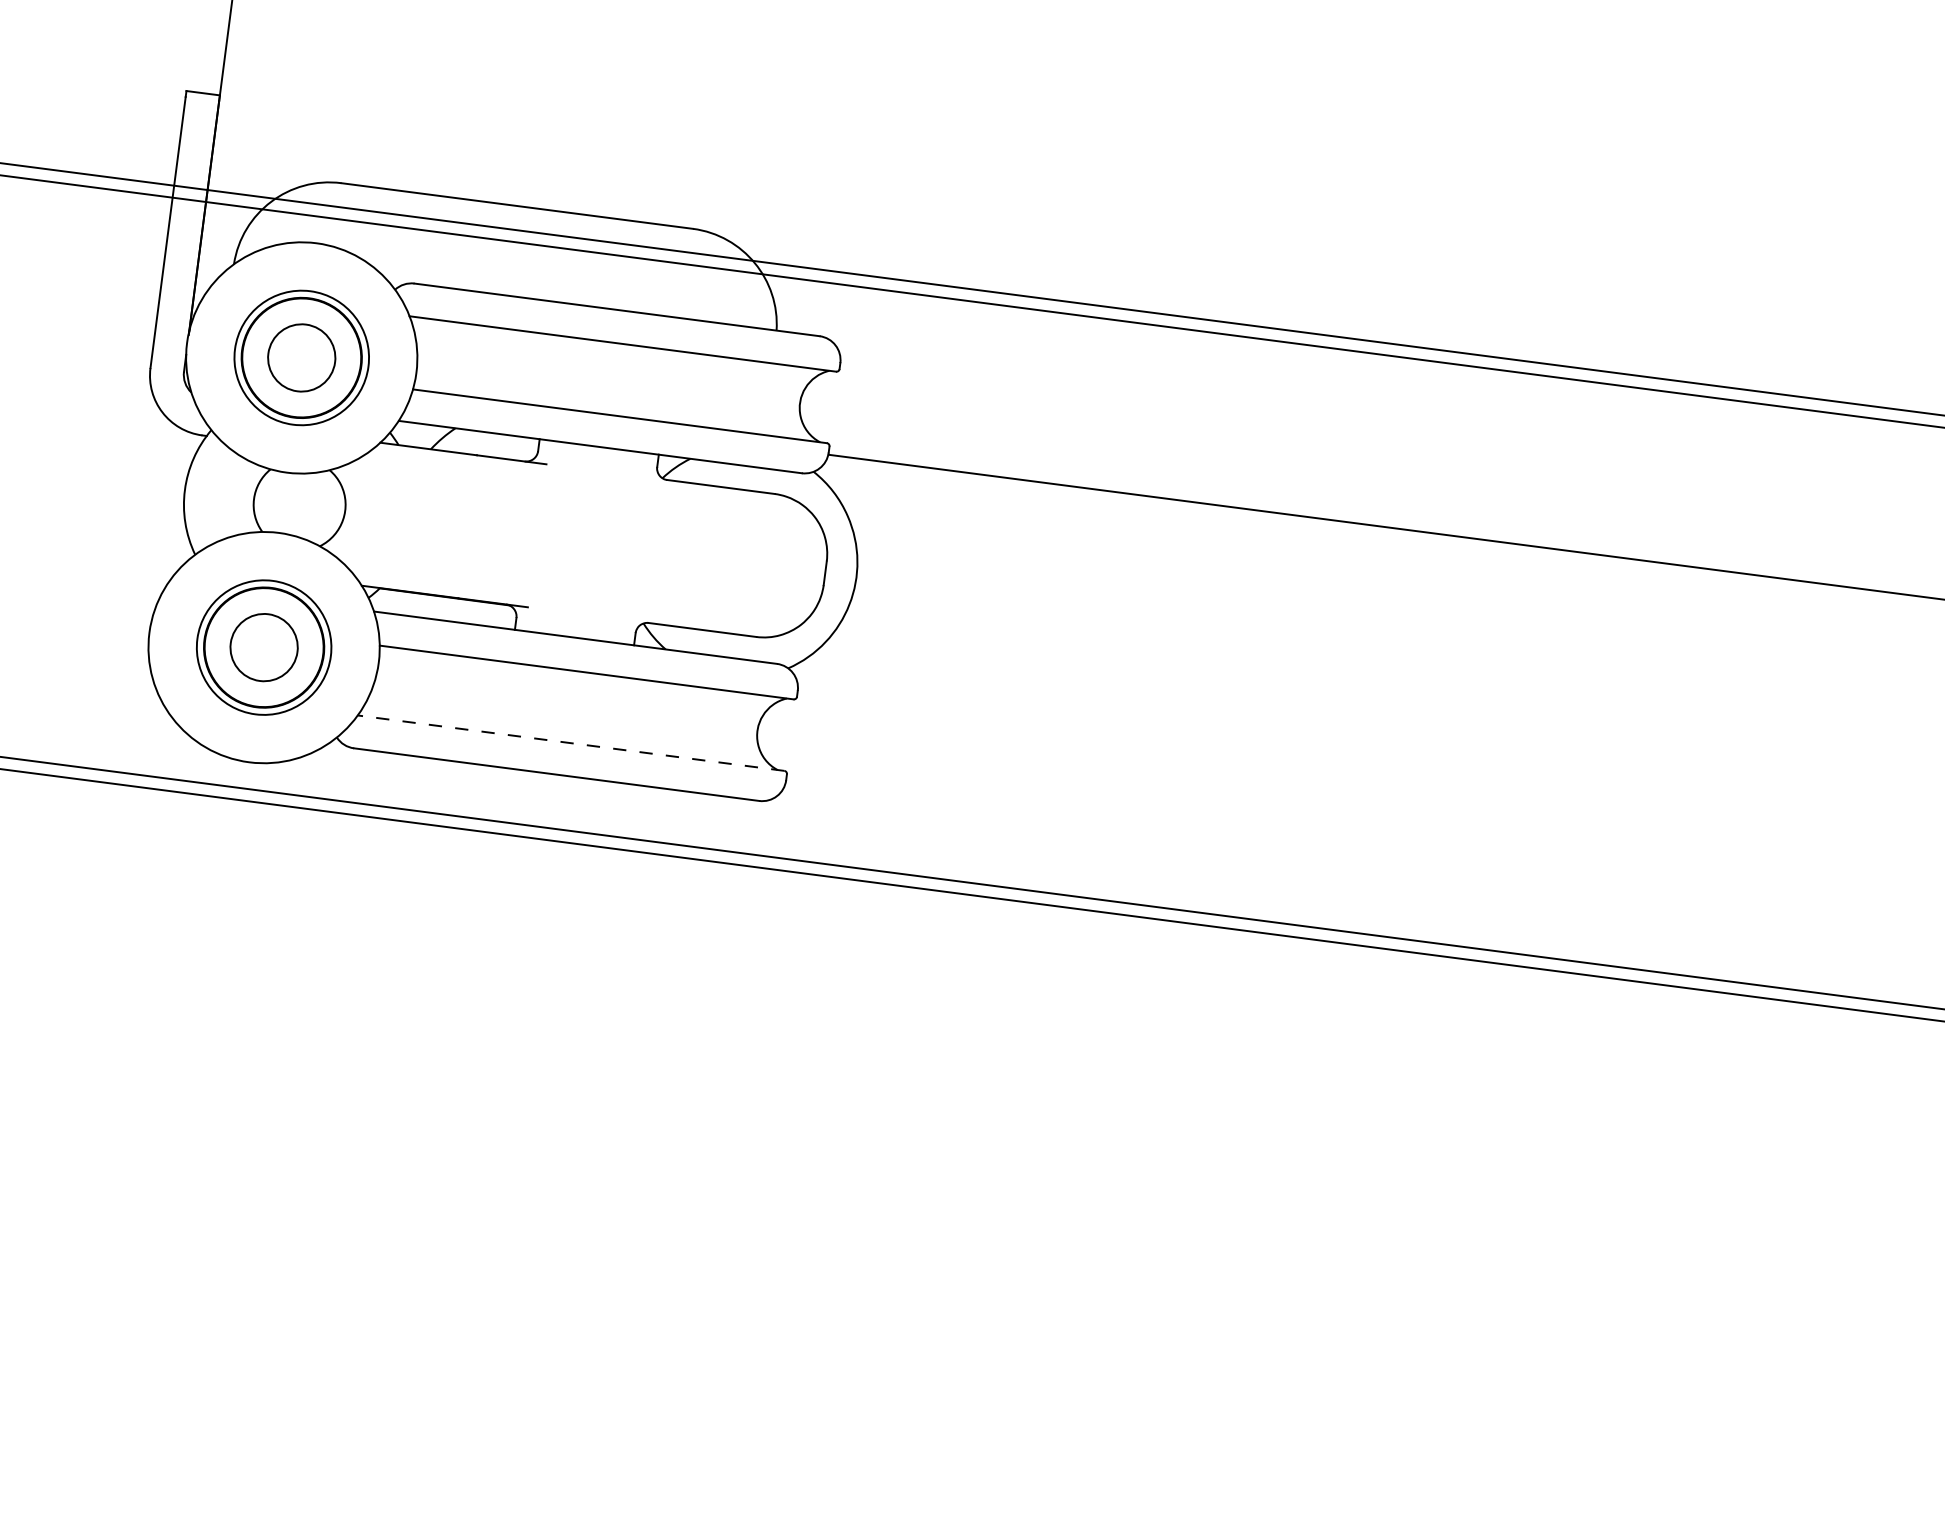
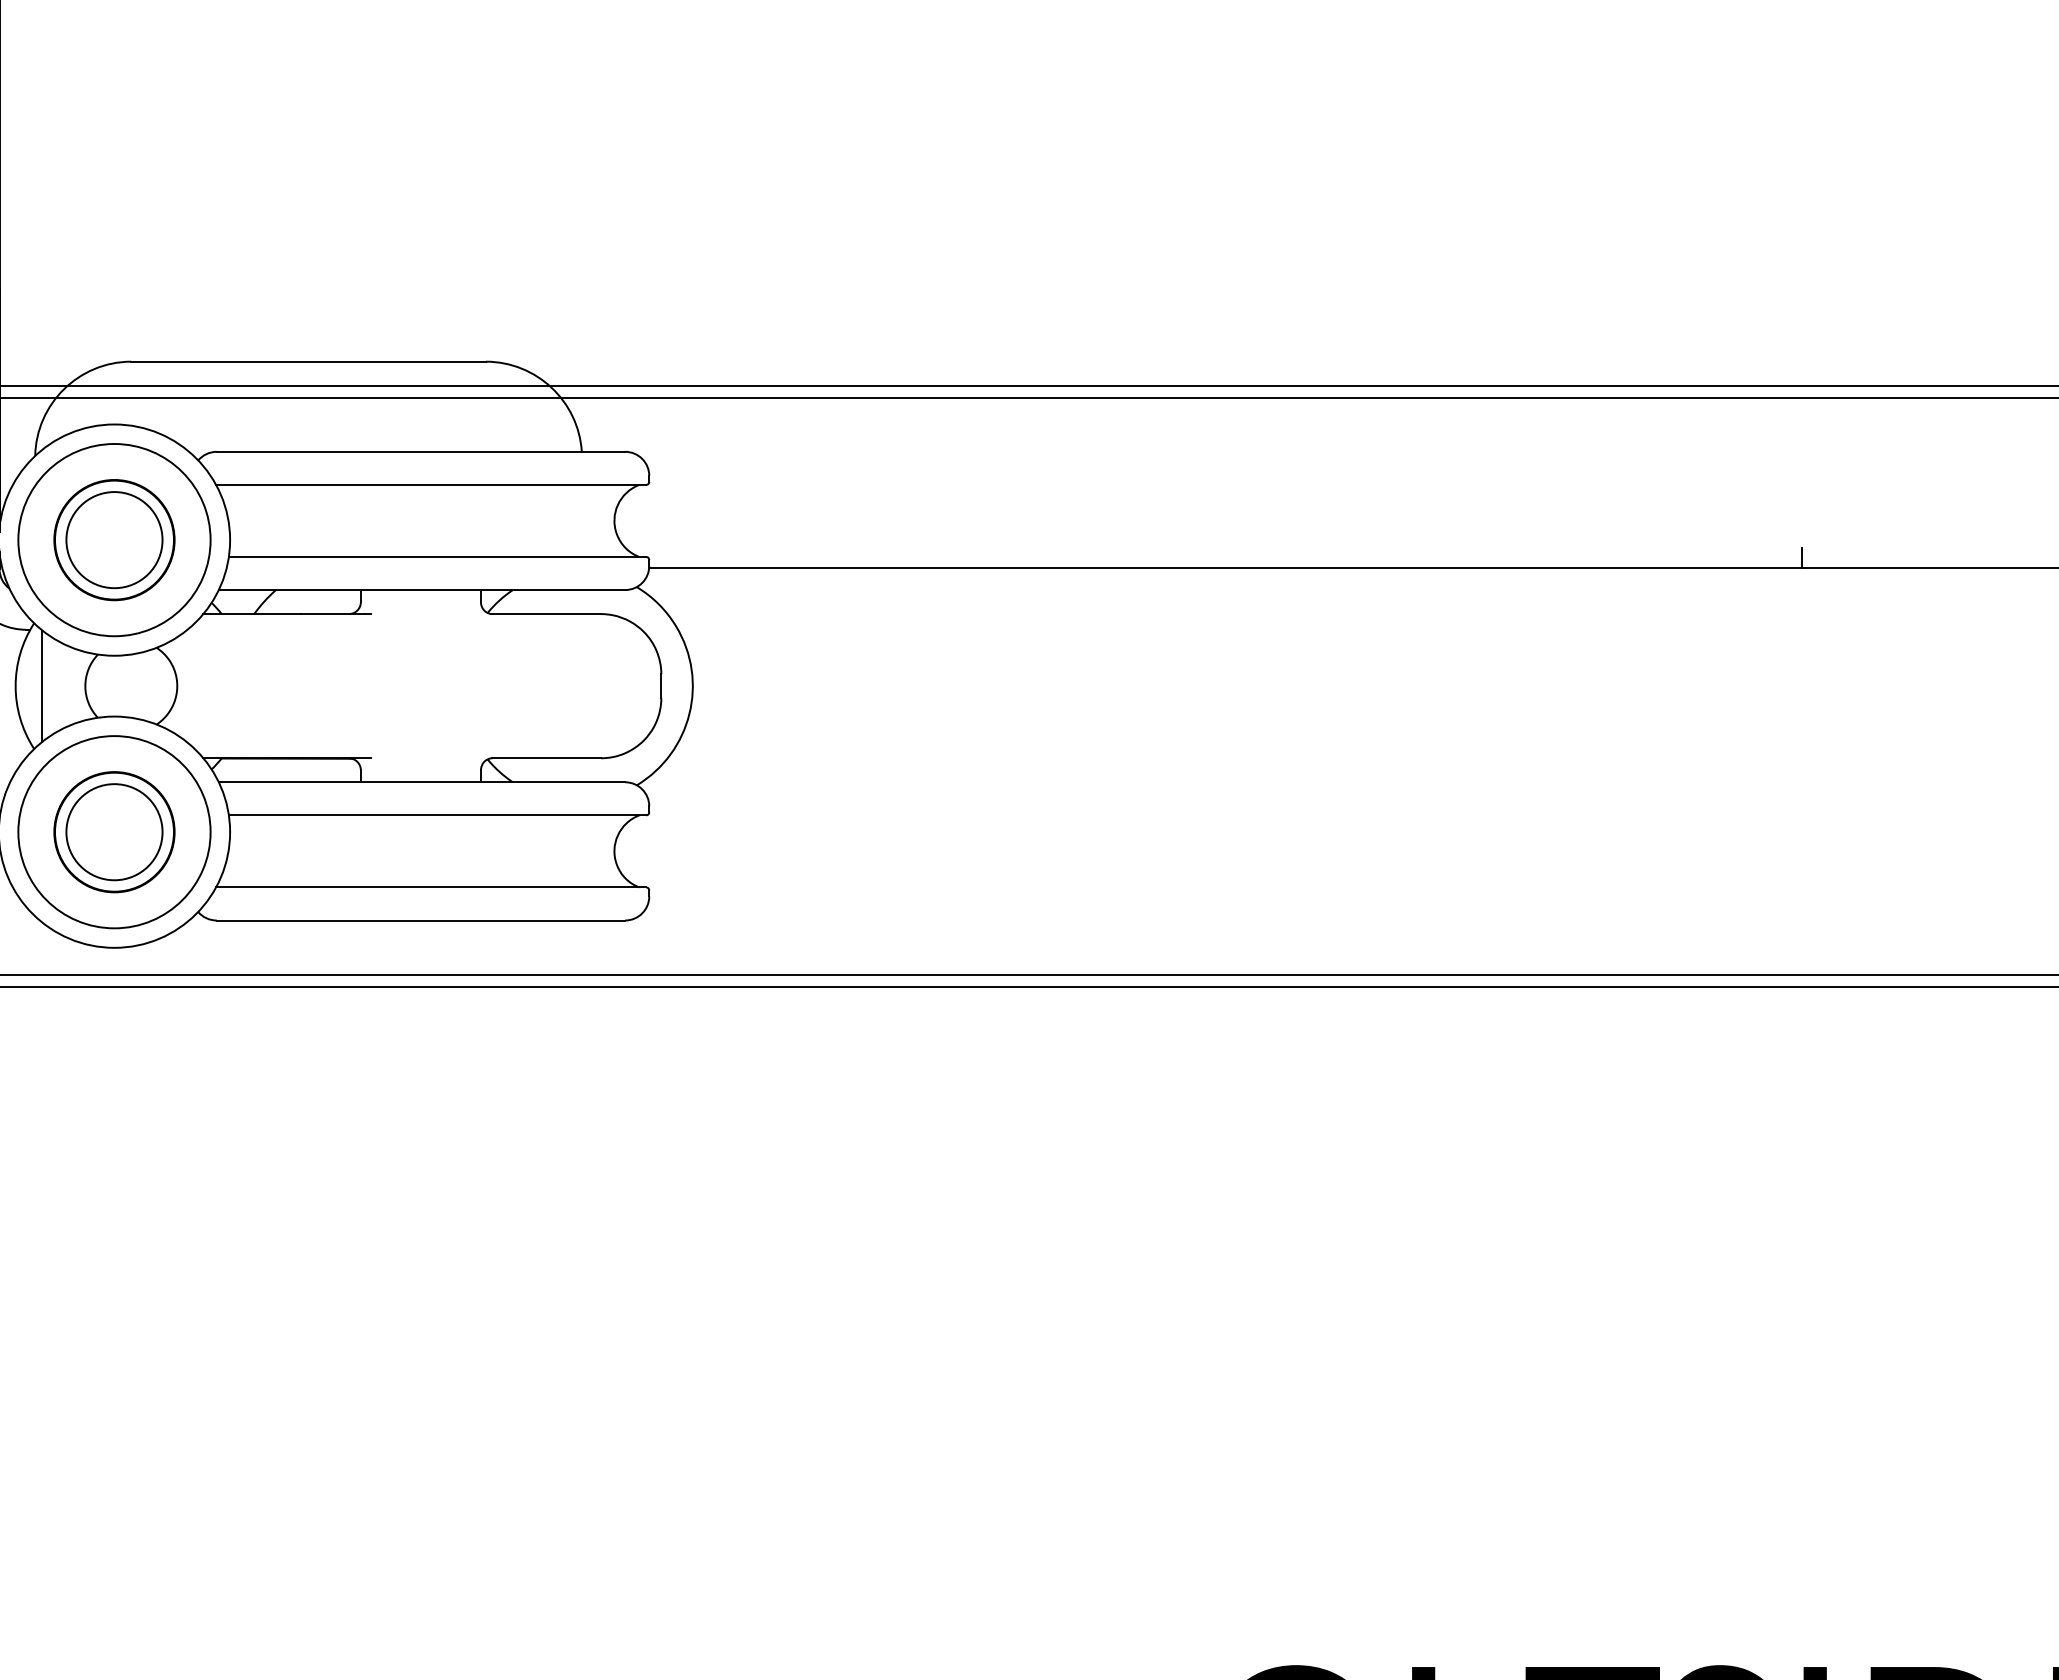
circle: (301, 358) -> (114, 540), size x1.43
circle: (301, 358) -> (114, 540), size x1.43
line: (211, 492) -> (42, 685), added
circle: (264, 647) -> (114, 832), size x1.43
circle: (264, 647) -> (114, 832), size x1.43
line: (570, 743) -> (430, 887), dashed -> solid

